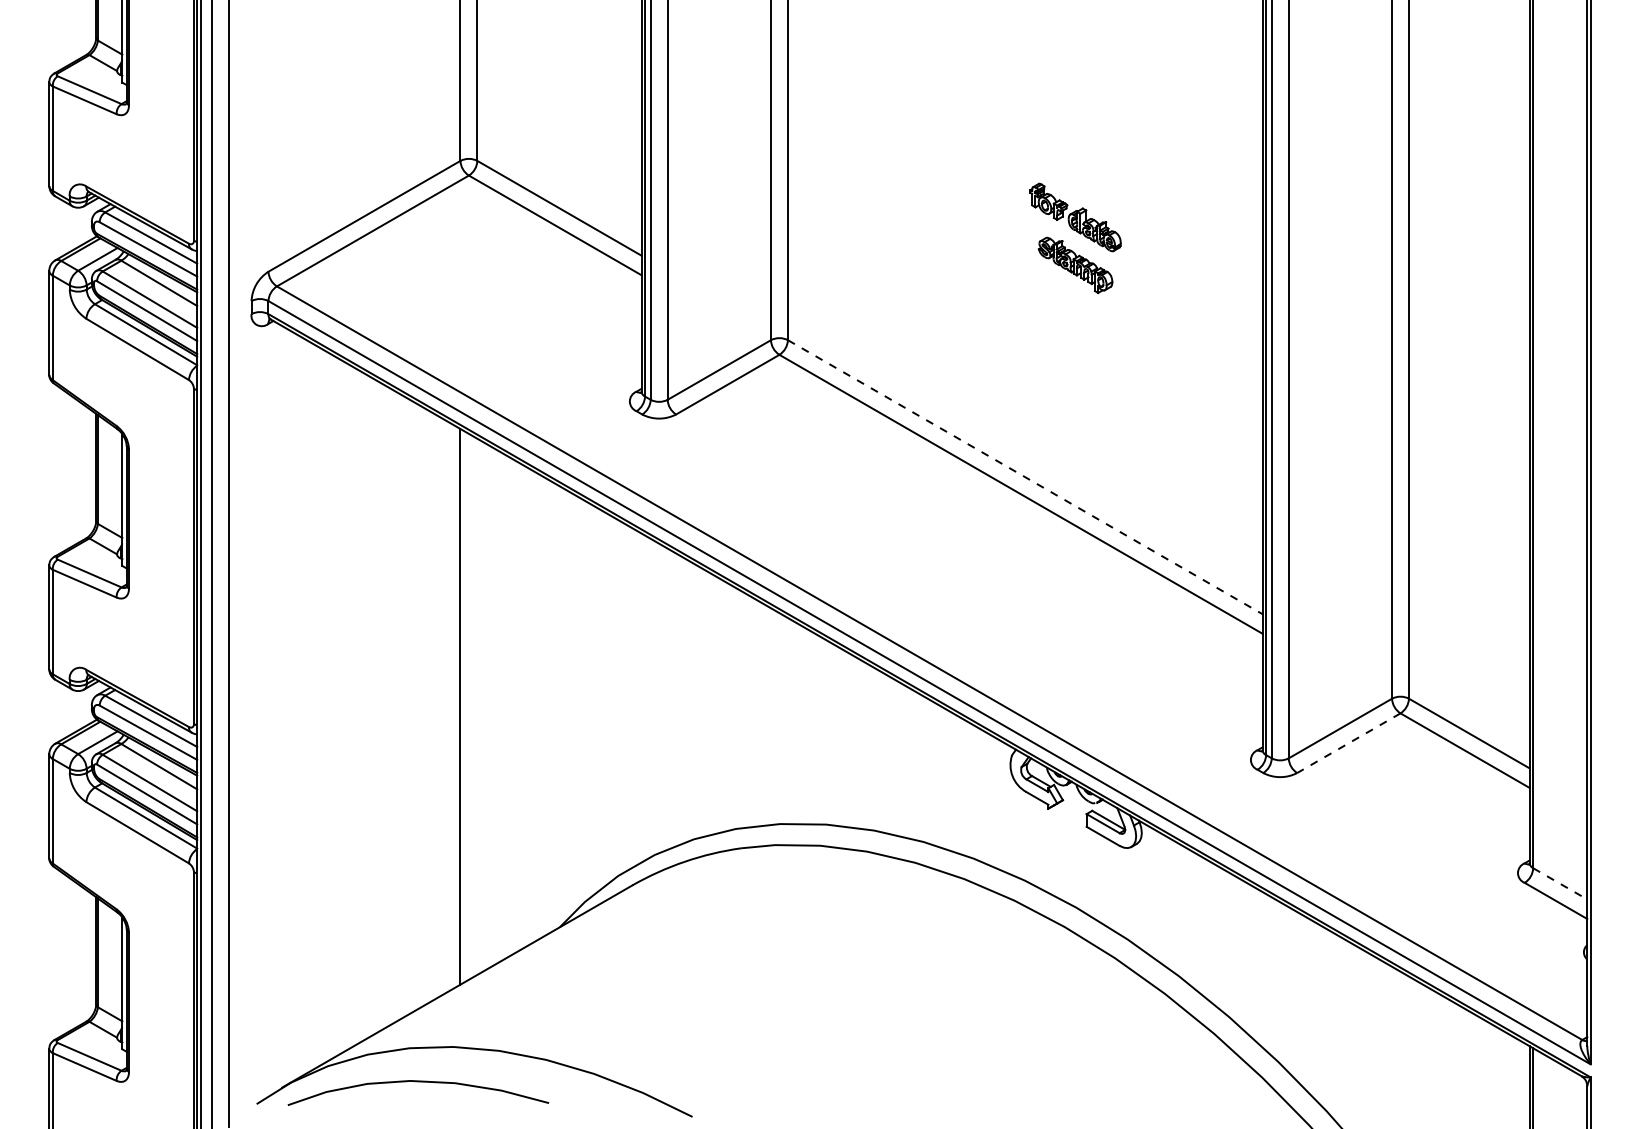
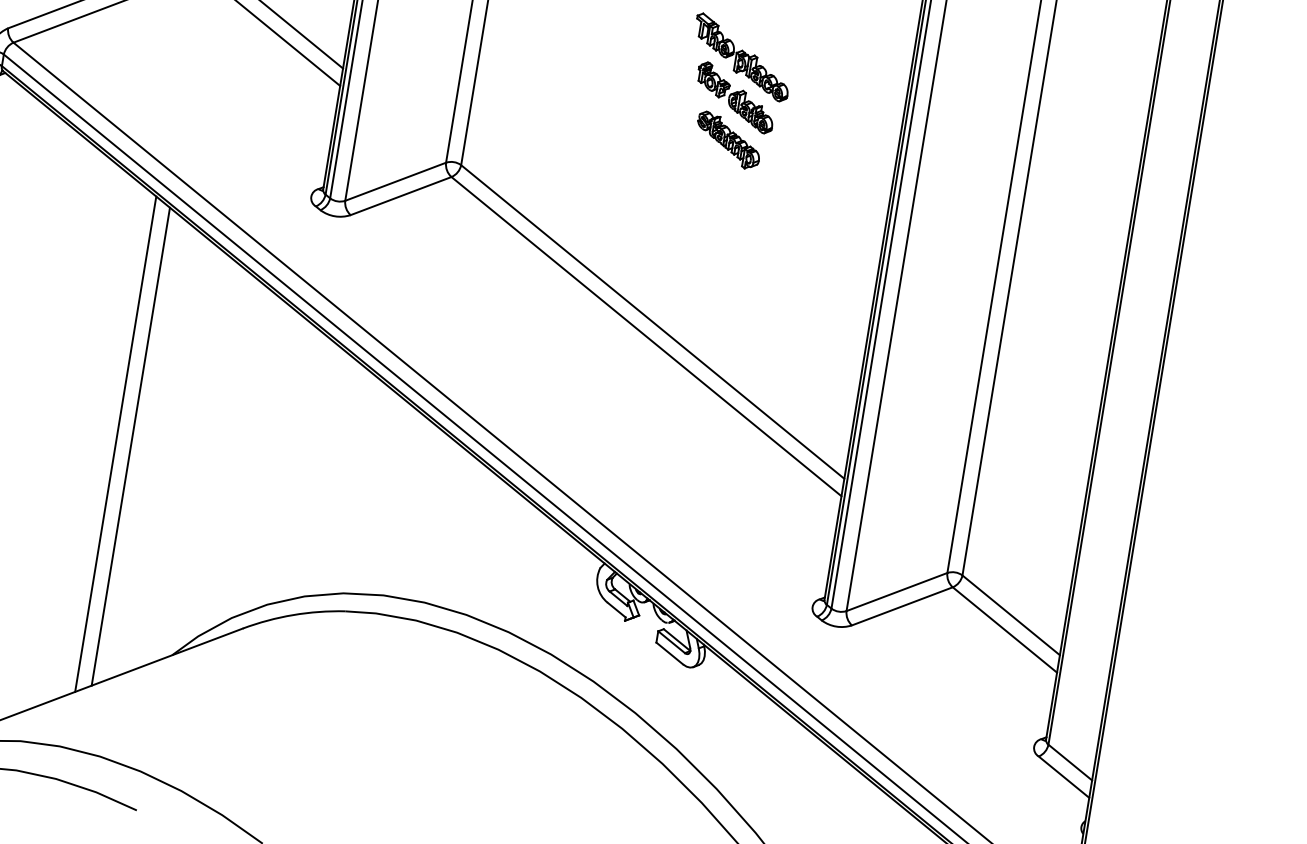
part: (1075, 172) -> (742, 57), added
line: (1025, 477) -> (652, 322), dashed -> solid
line: (477, 706) -> (130, 446), added
line: (1348, 743) -> (902, 606), dashed -> solid
line: (1560, 884) -> (1070, 763), dashed -> solid

